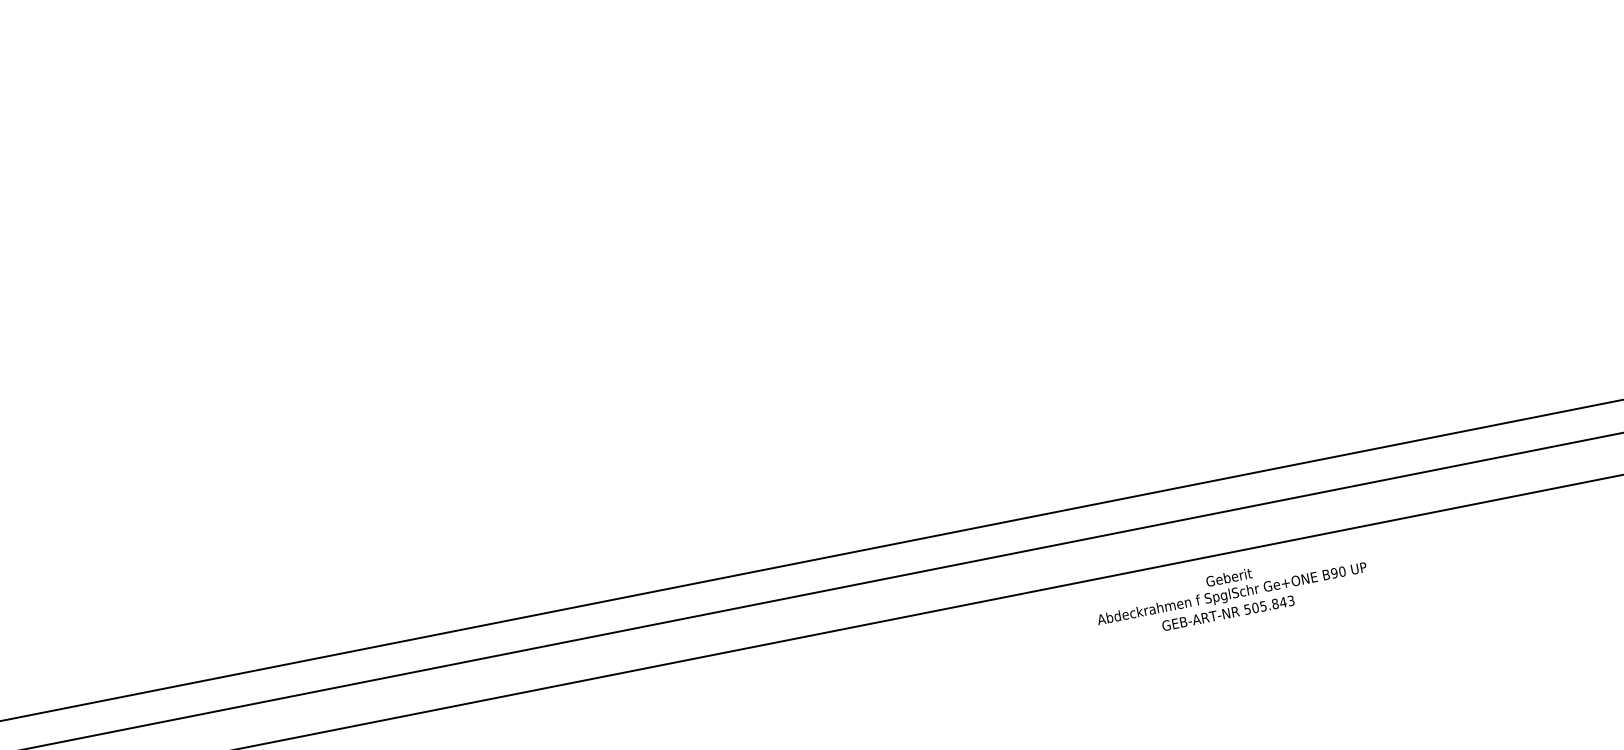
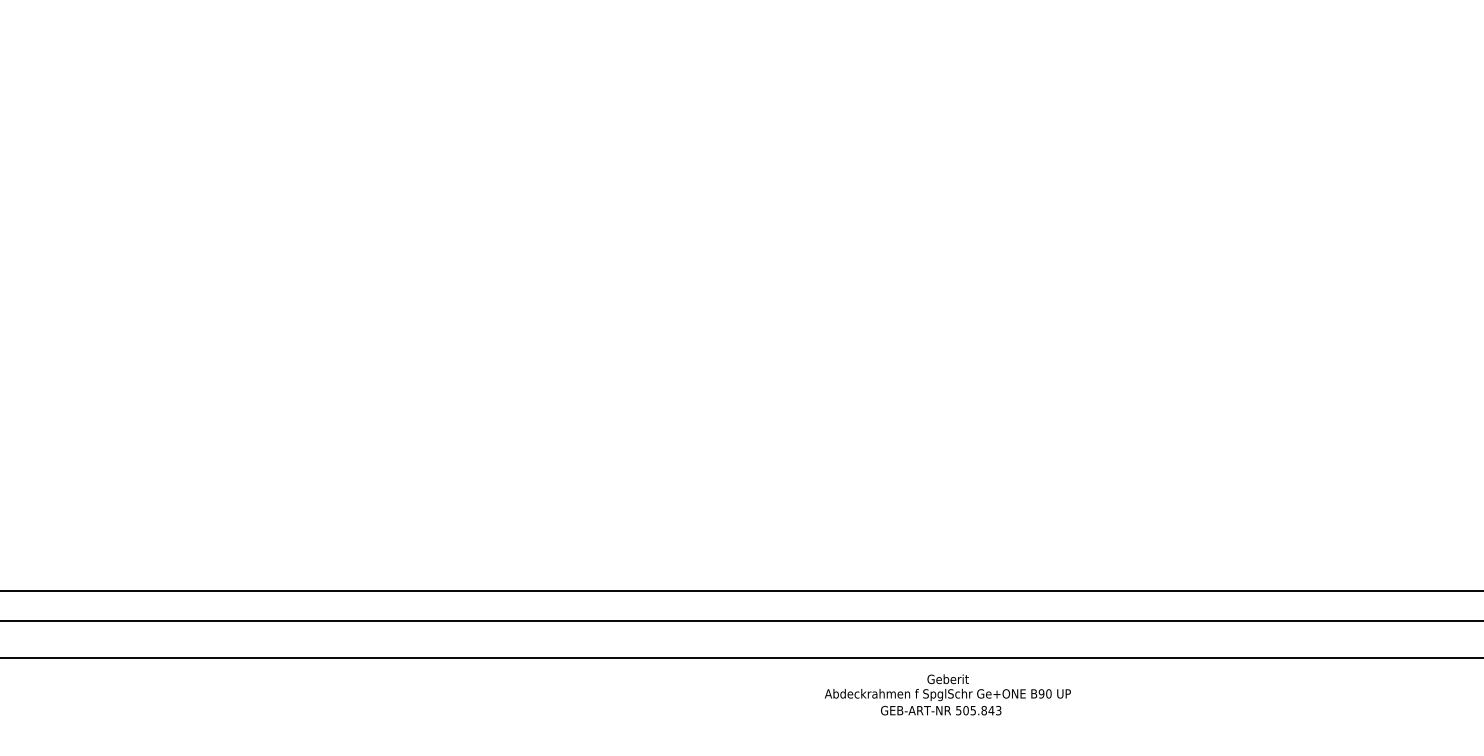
text: (1231, 594) -> (947, 694), moved

